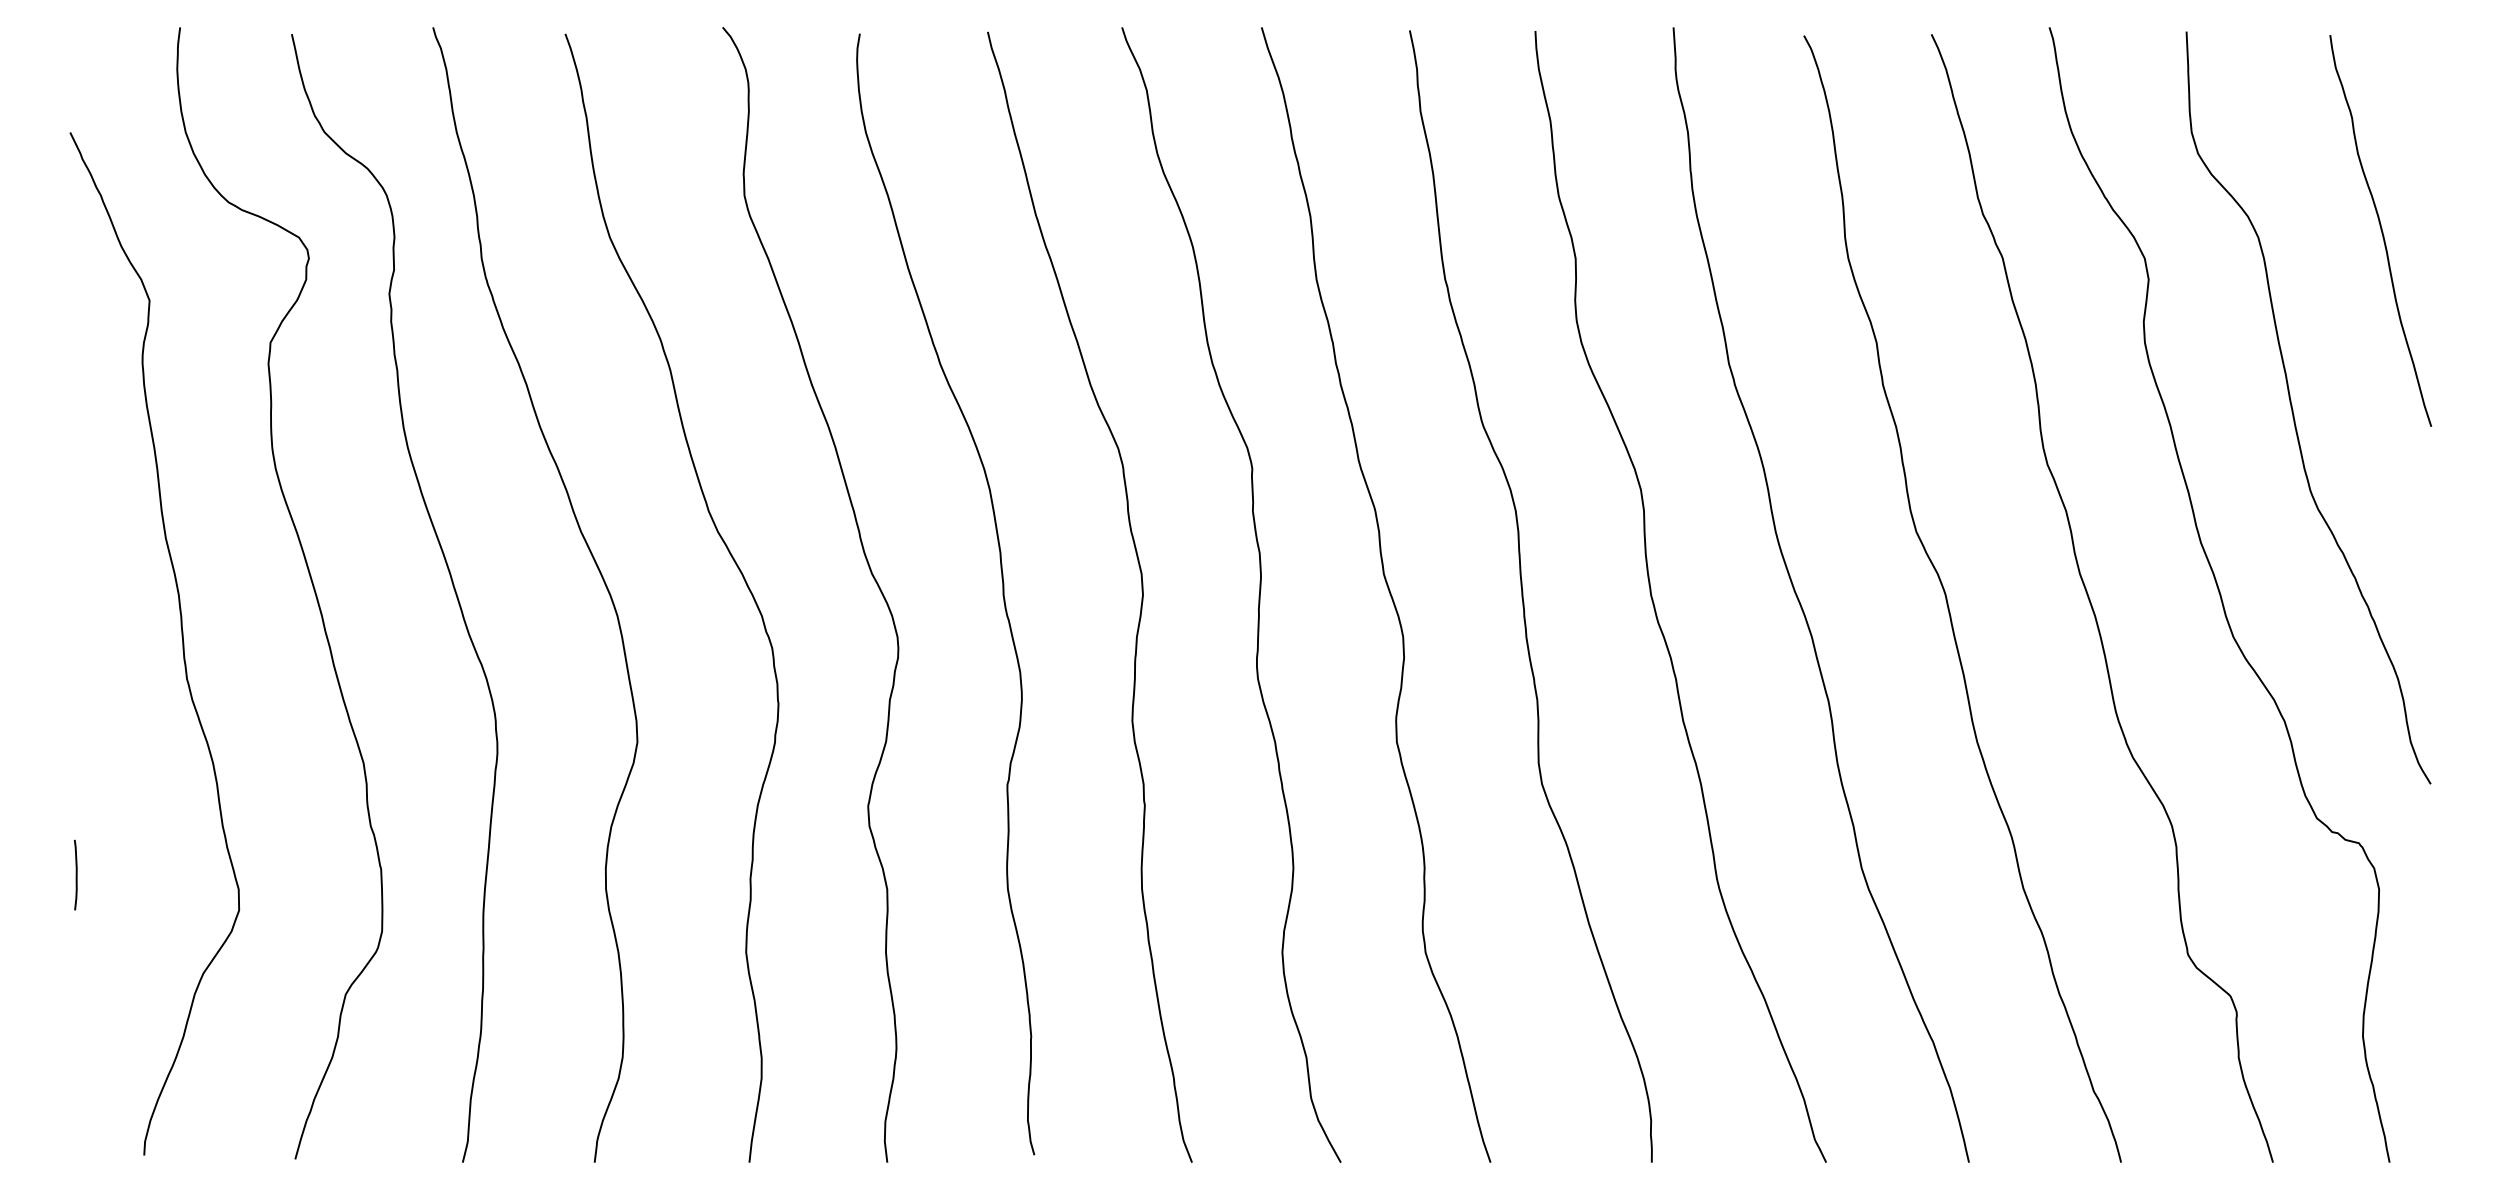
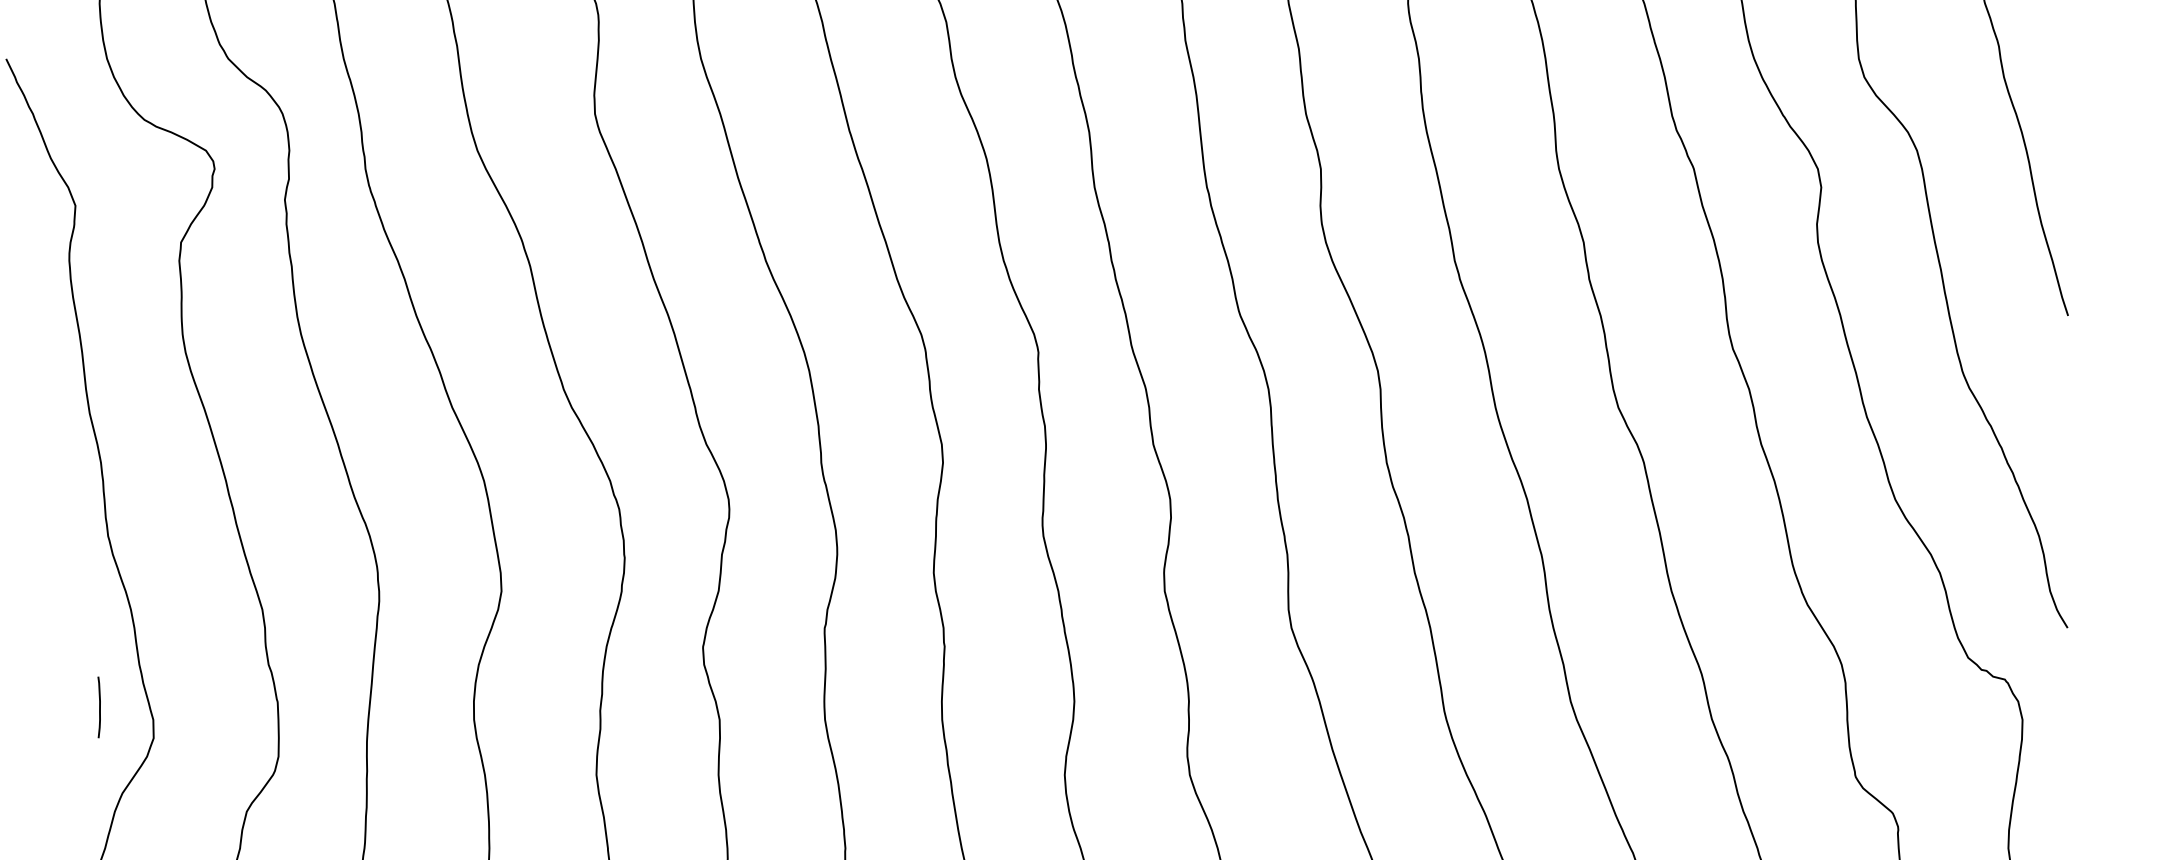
curve: (75, 874) -> (98, 706), moved

